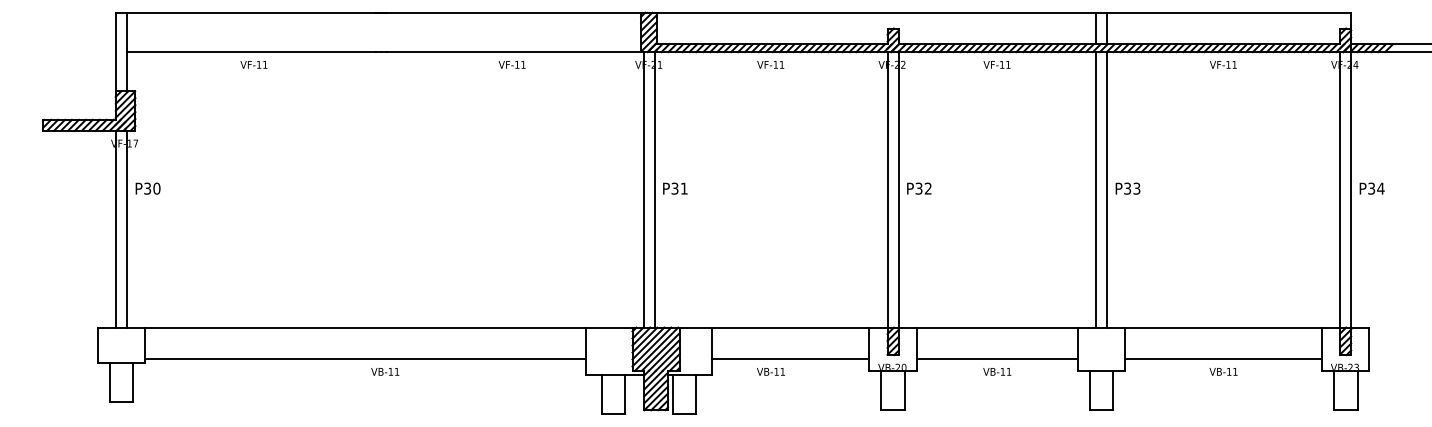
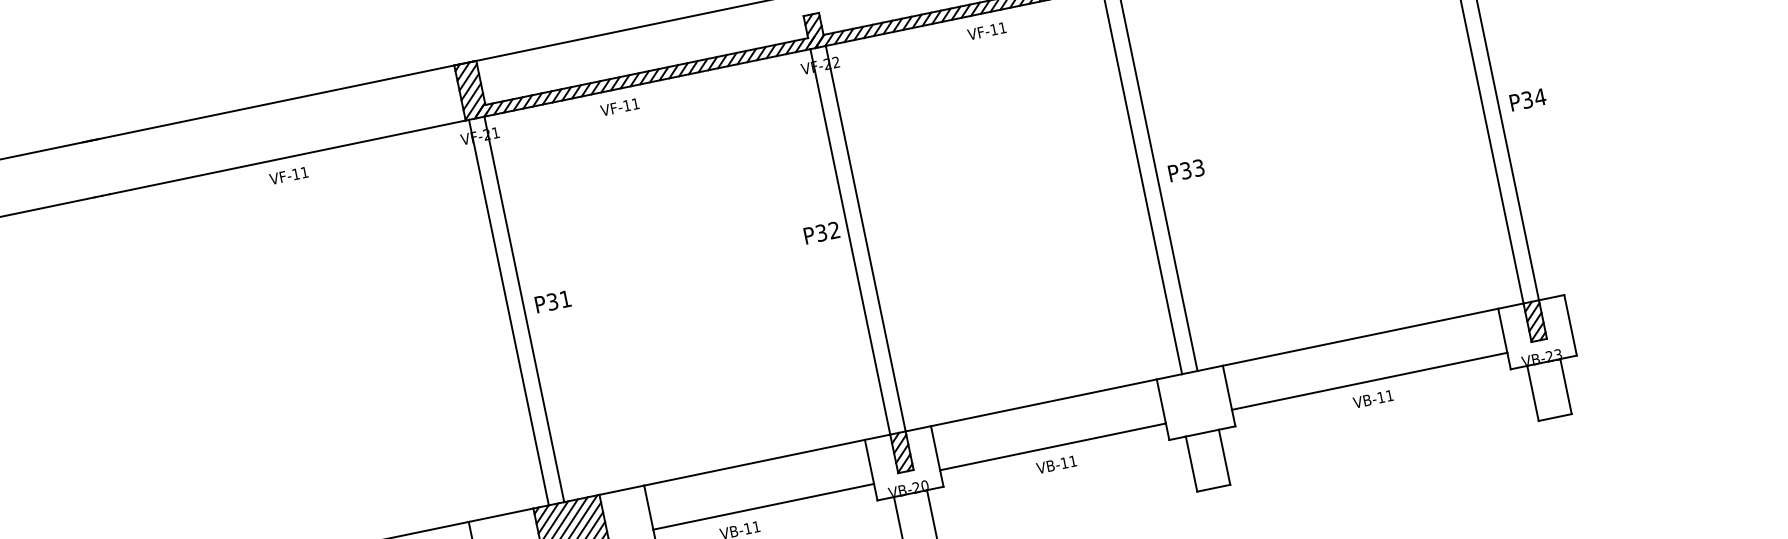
text: (770, 64) -> (619, 106), moved
text: (996, 64) -> (986, 30), moved
text: (919, 188) -> (822, 232), moved

